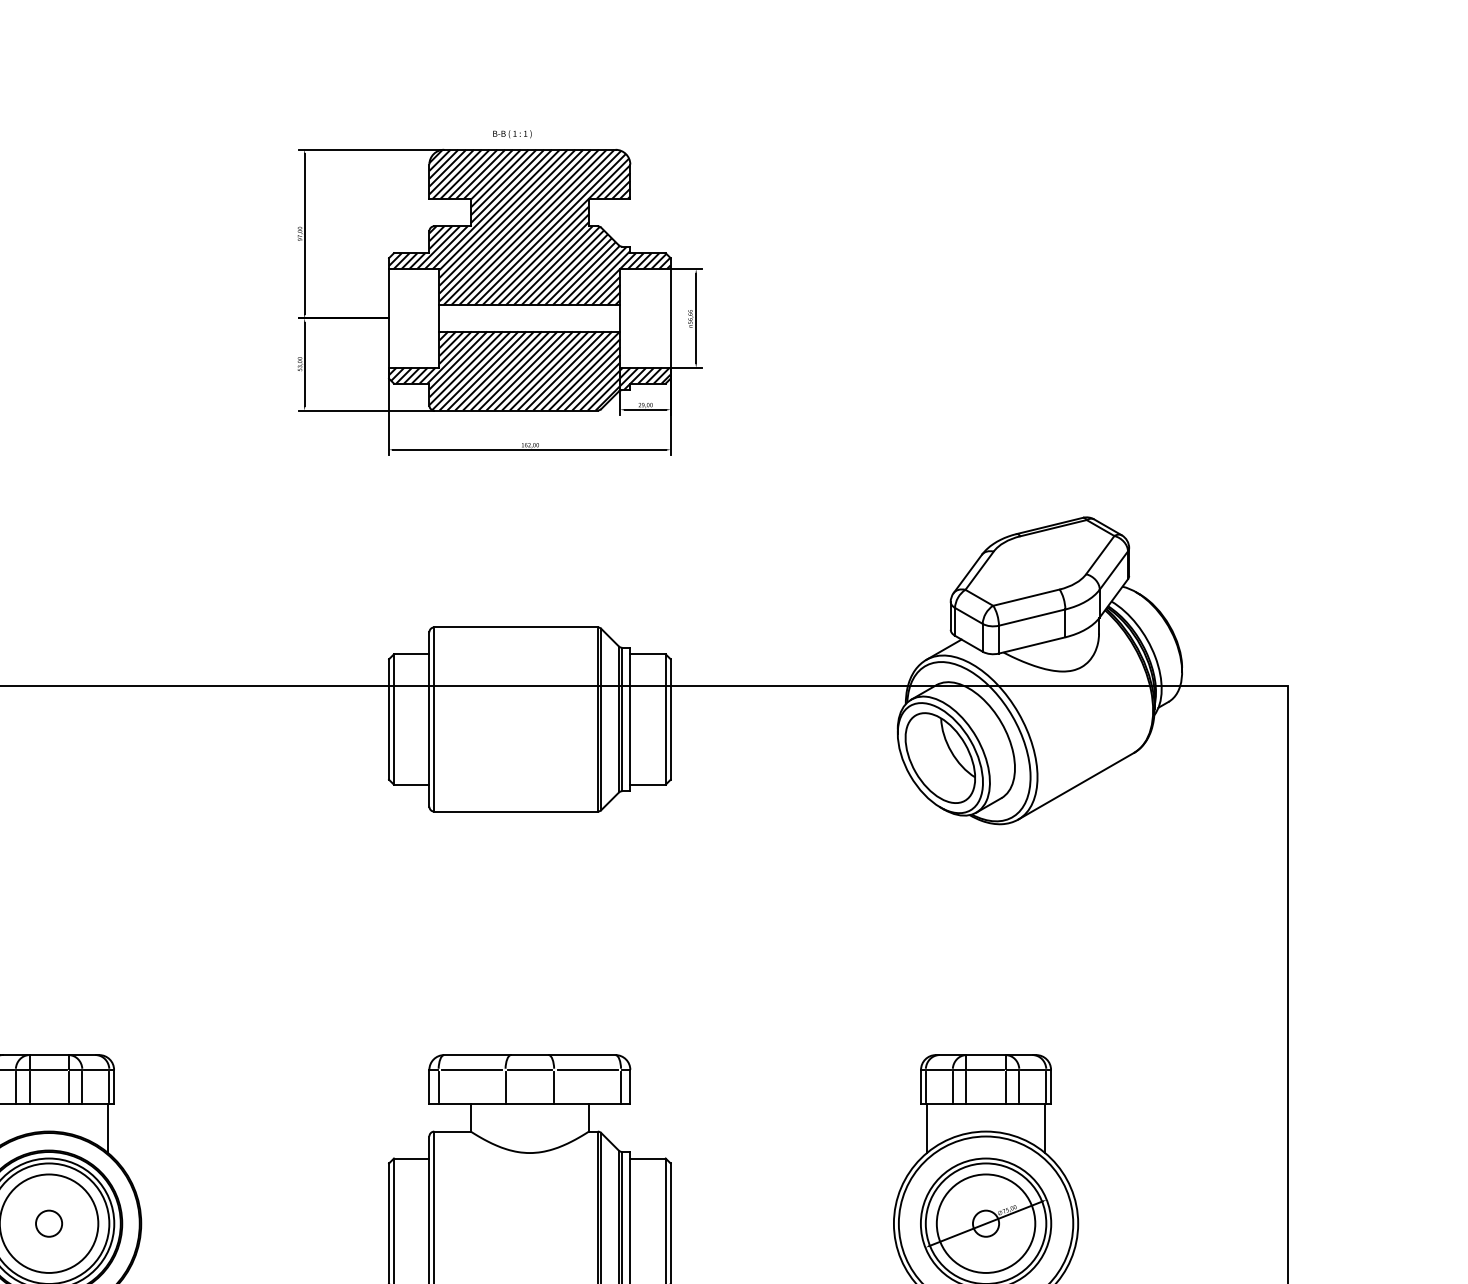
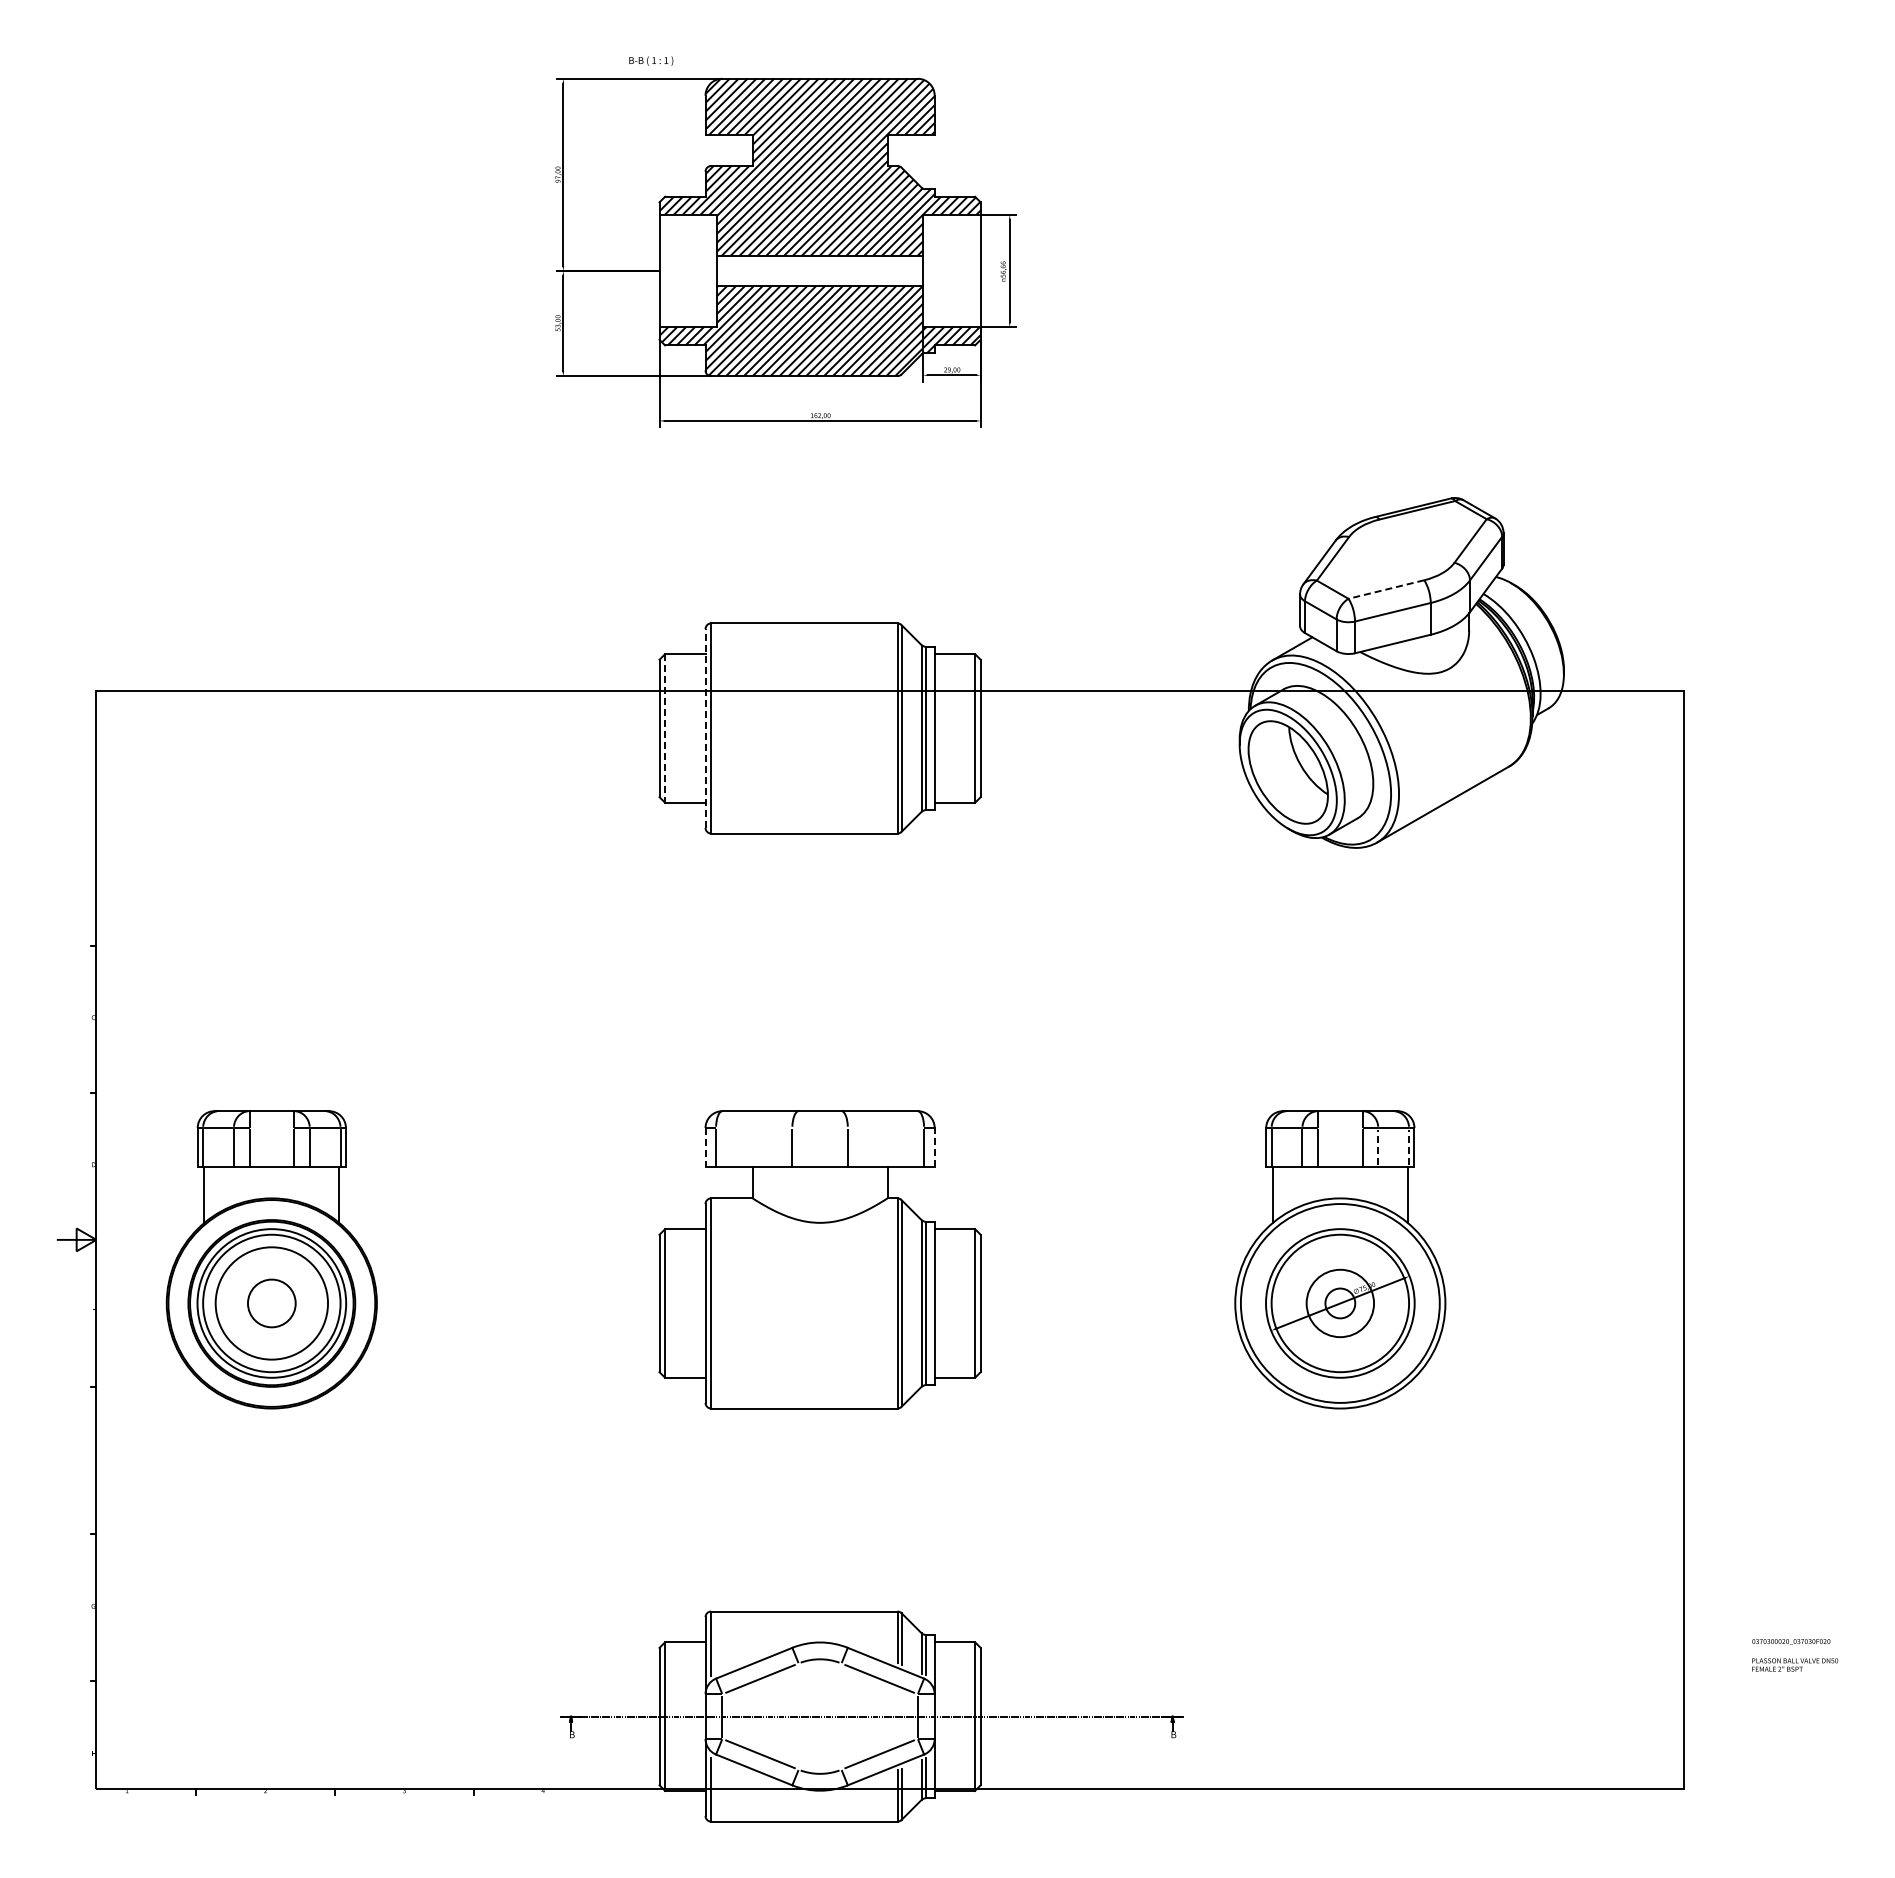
text: (512, 133) -> (651, 60), moved
line: (1026, 597) -> (1386, 589), solid -> dashed
line: (429, 718) -> (705, 727), solid -> dashed
line: (394, 719) -> (665, 728), solid -> dashed
line: (48, 1070) -> (271, 1128), removed
line: (471, 1070) -> (753, 1128), removed
line: (530, 1070) -> (820, 1128), removed
line: (587, 1070) -> (885, 1128), removed
line: (986, 1070) -> (1340, 1128), removed
line: (429, 1086) -> (705, 1147), solid -> dashed
line: (630, 1086) -> (934, 1146), solid -> dashed
line: (1019, 1086) -> (1378, 1146), solid -> dashed
line: (1046, 1086) -> (1409, 1146), solid -> dashed
circle: (48, 1223) -> (271, 1303), size x1.6
circle: (986, 1223) -> (1340, 1303), size x0.6

